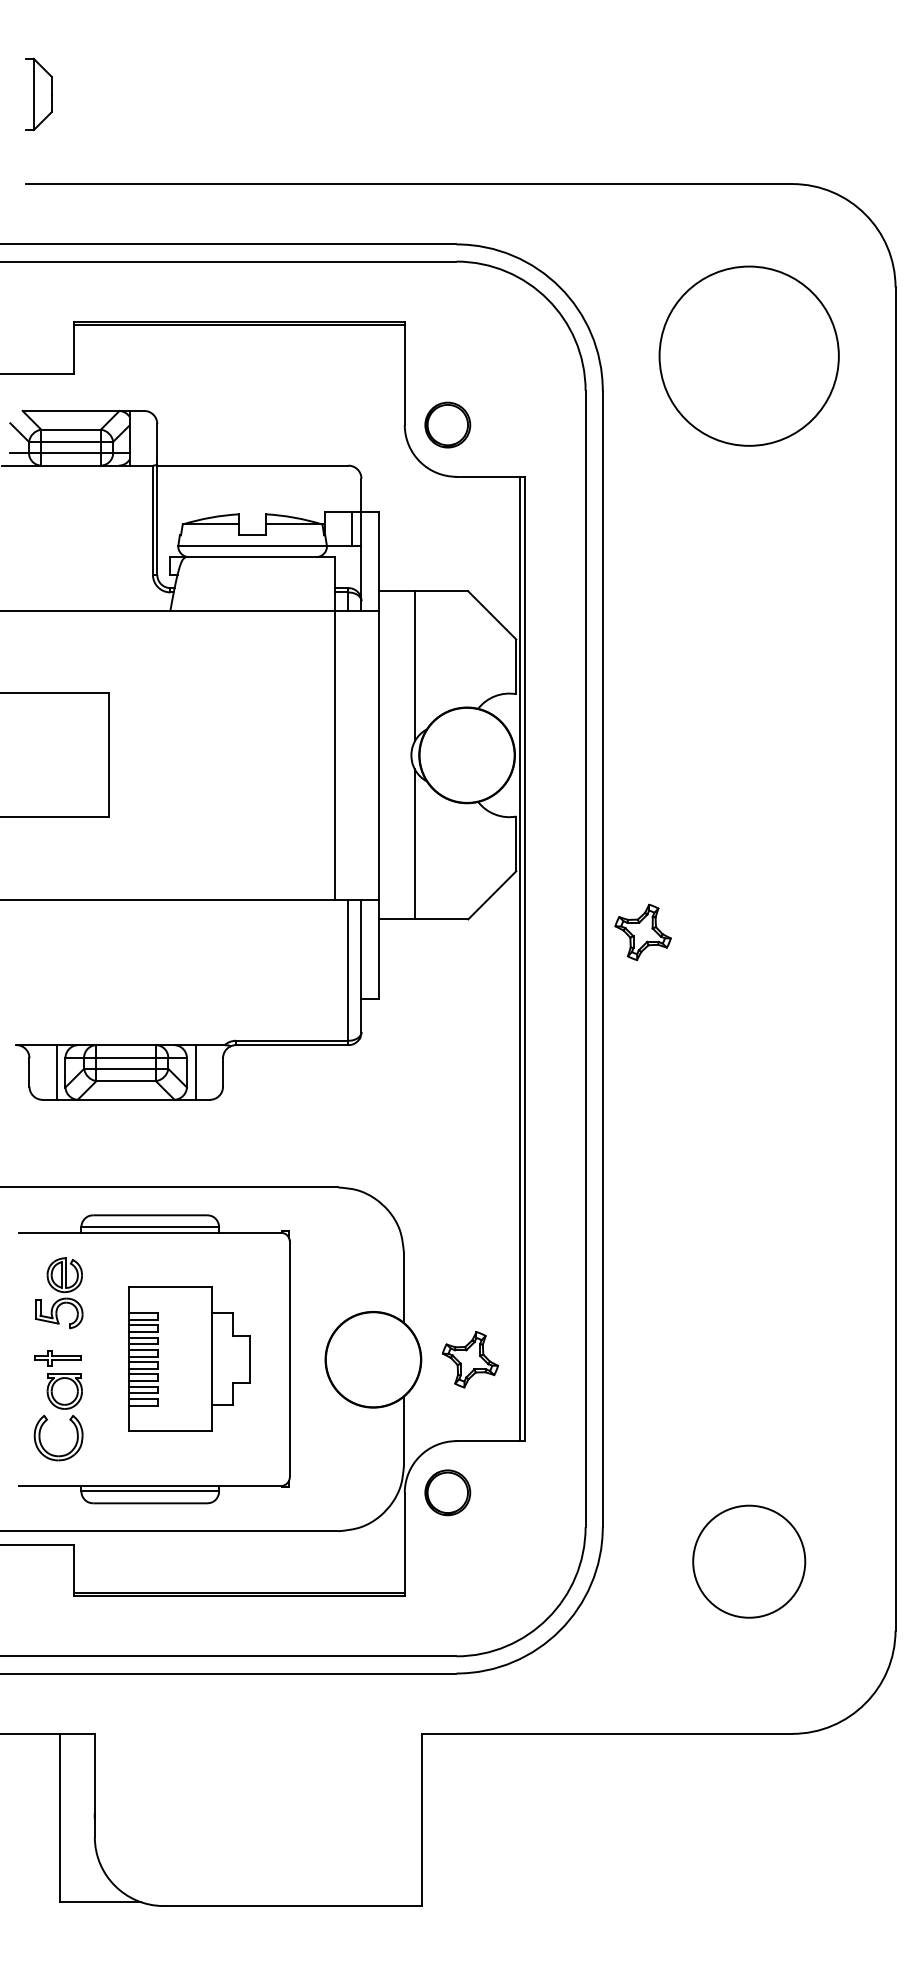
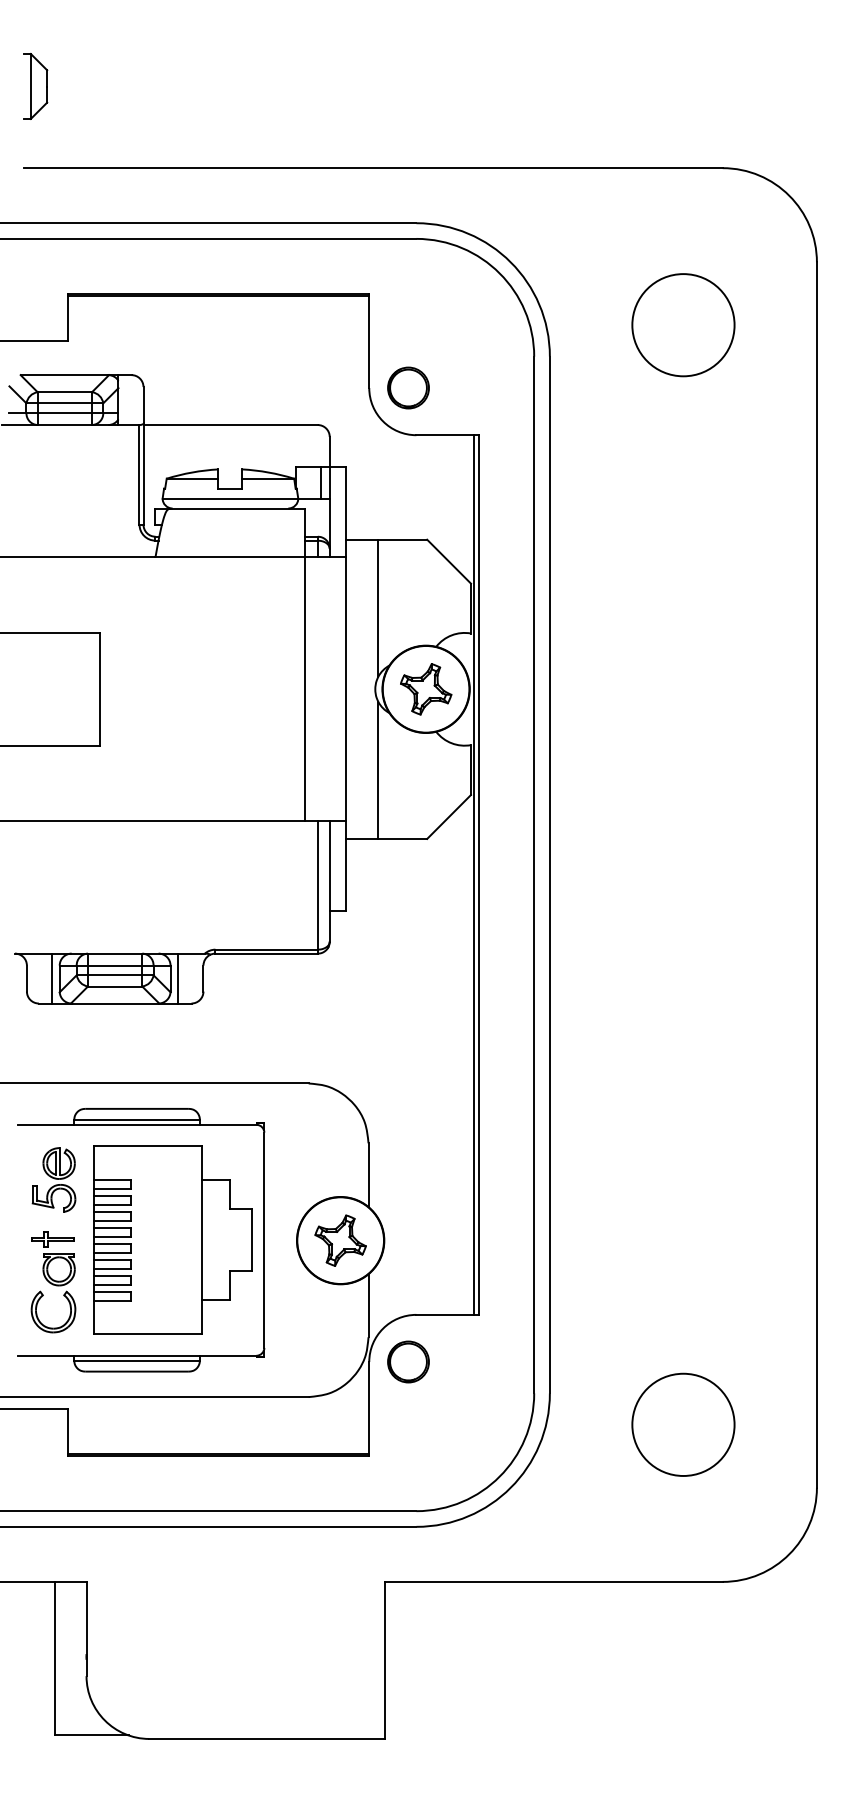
circle: (749, 356) -> (683, 325), size x0.62
part: (642, 931) -> (425, 688), moved
part: (189, 1359) -> (172, 1240), size x1.43
part: (470, 1359) -> (340, 1240), moved

